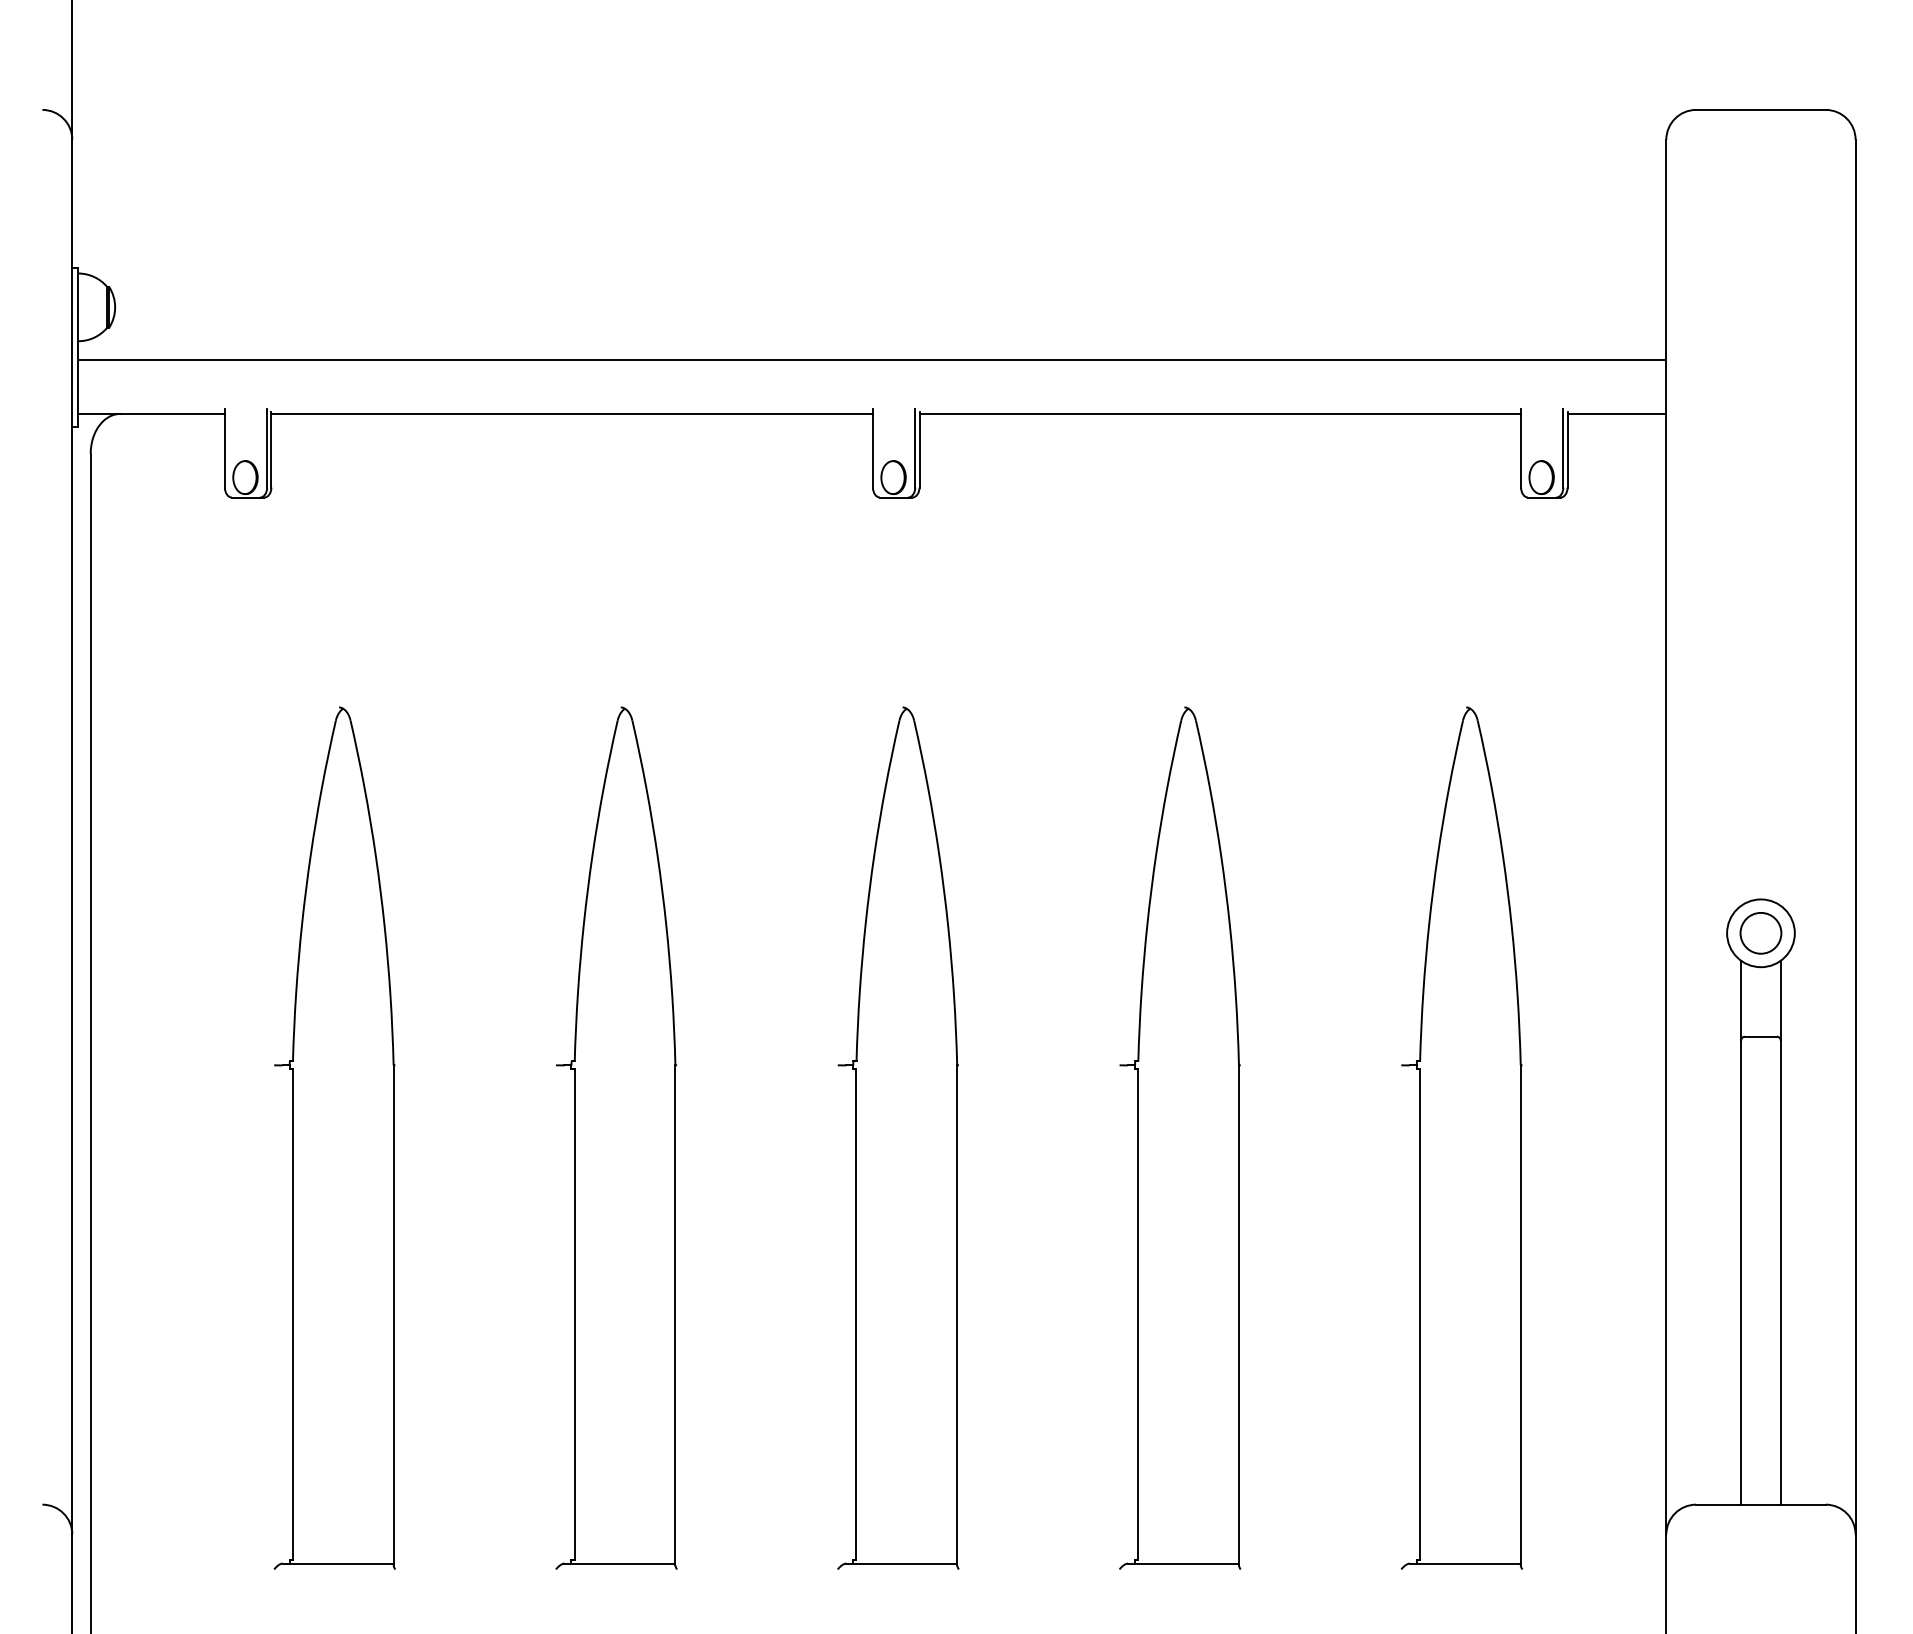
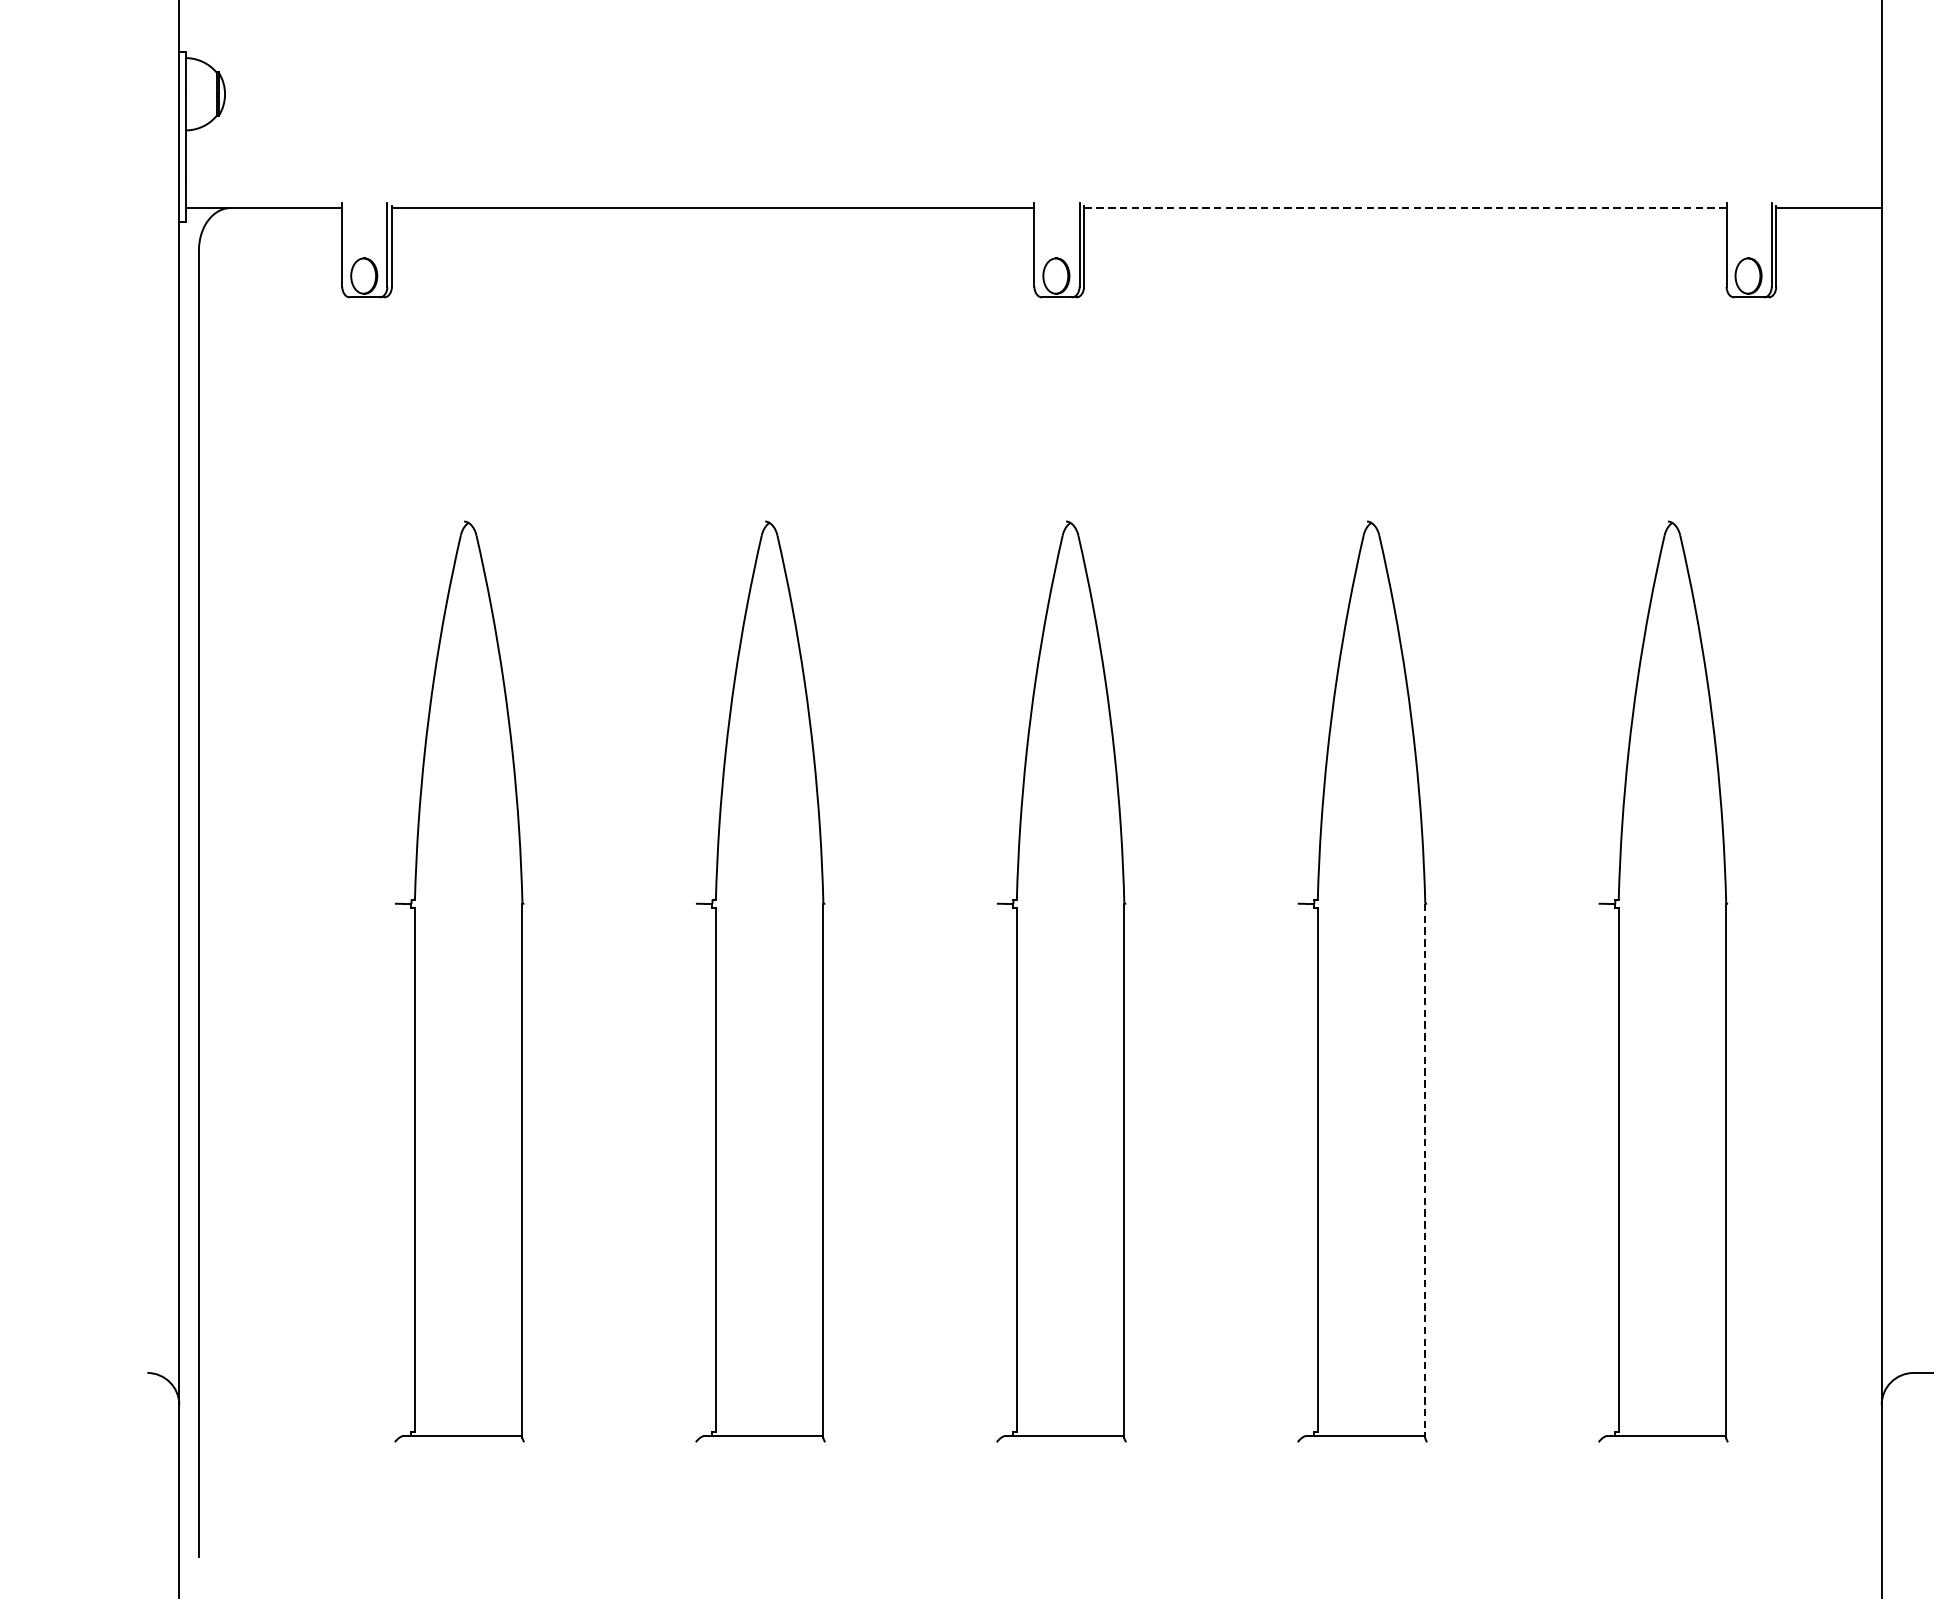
line: (872, 360) -> (1033, 151), removed
line: (1220, 413) -> (1405, 207), solid -> dashed
line: (1238, 1315) -> (1424, 1170), solid -> dashed

